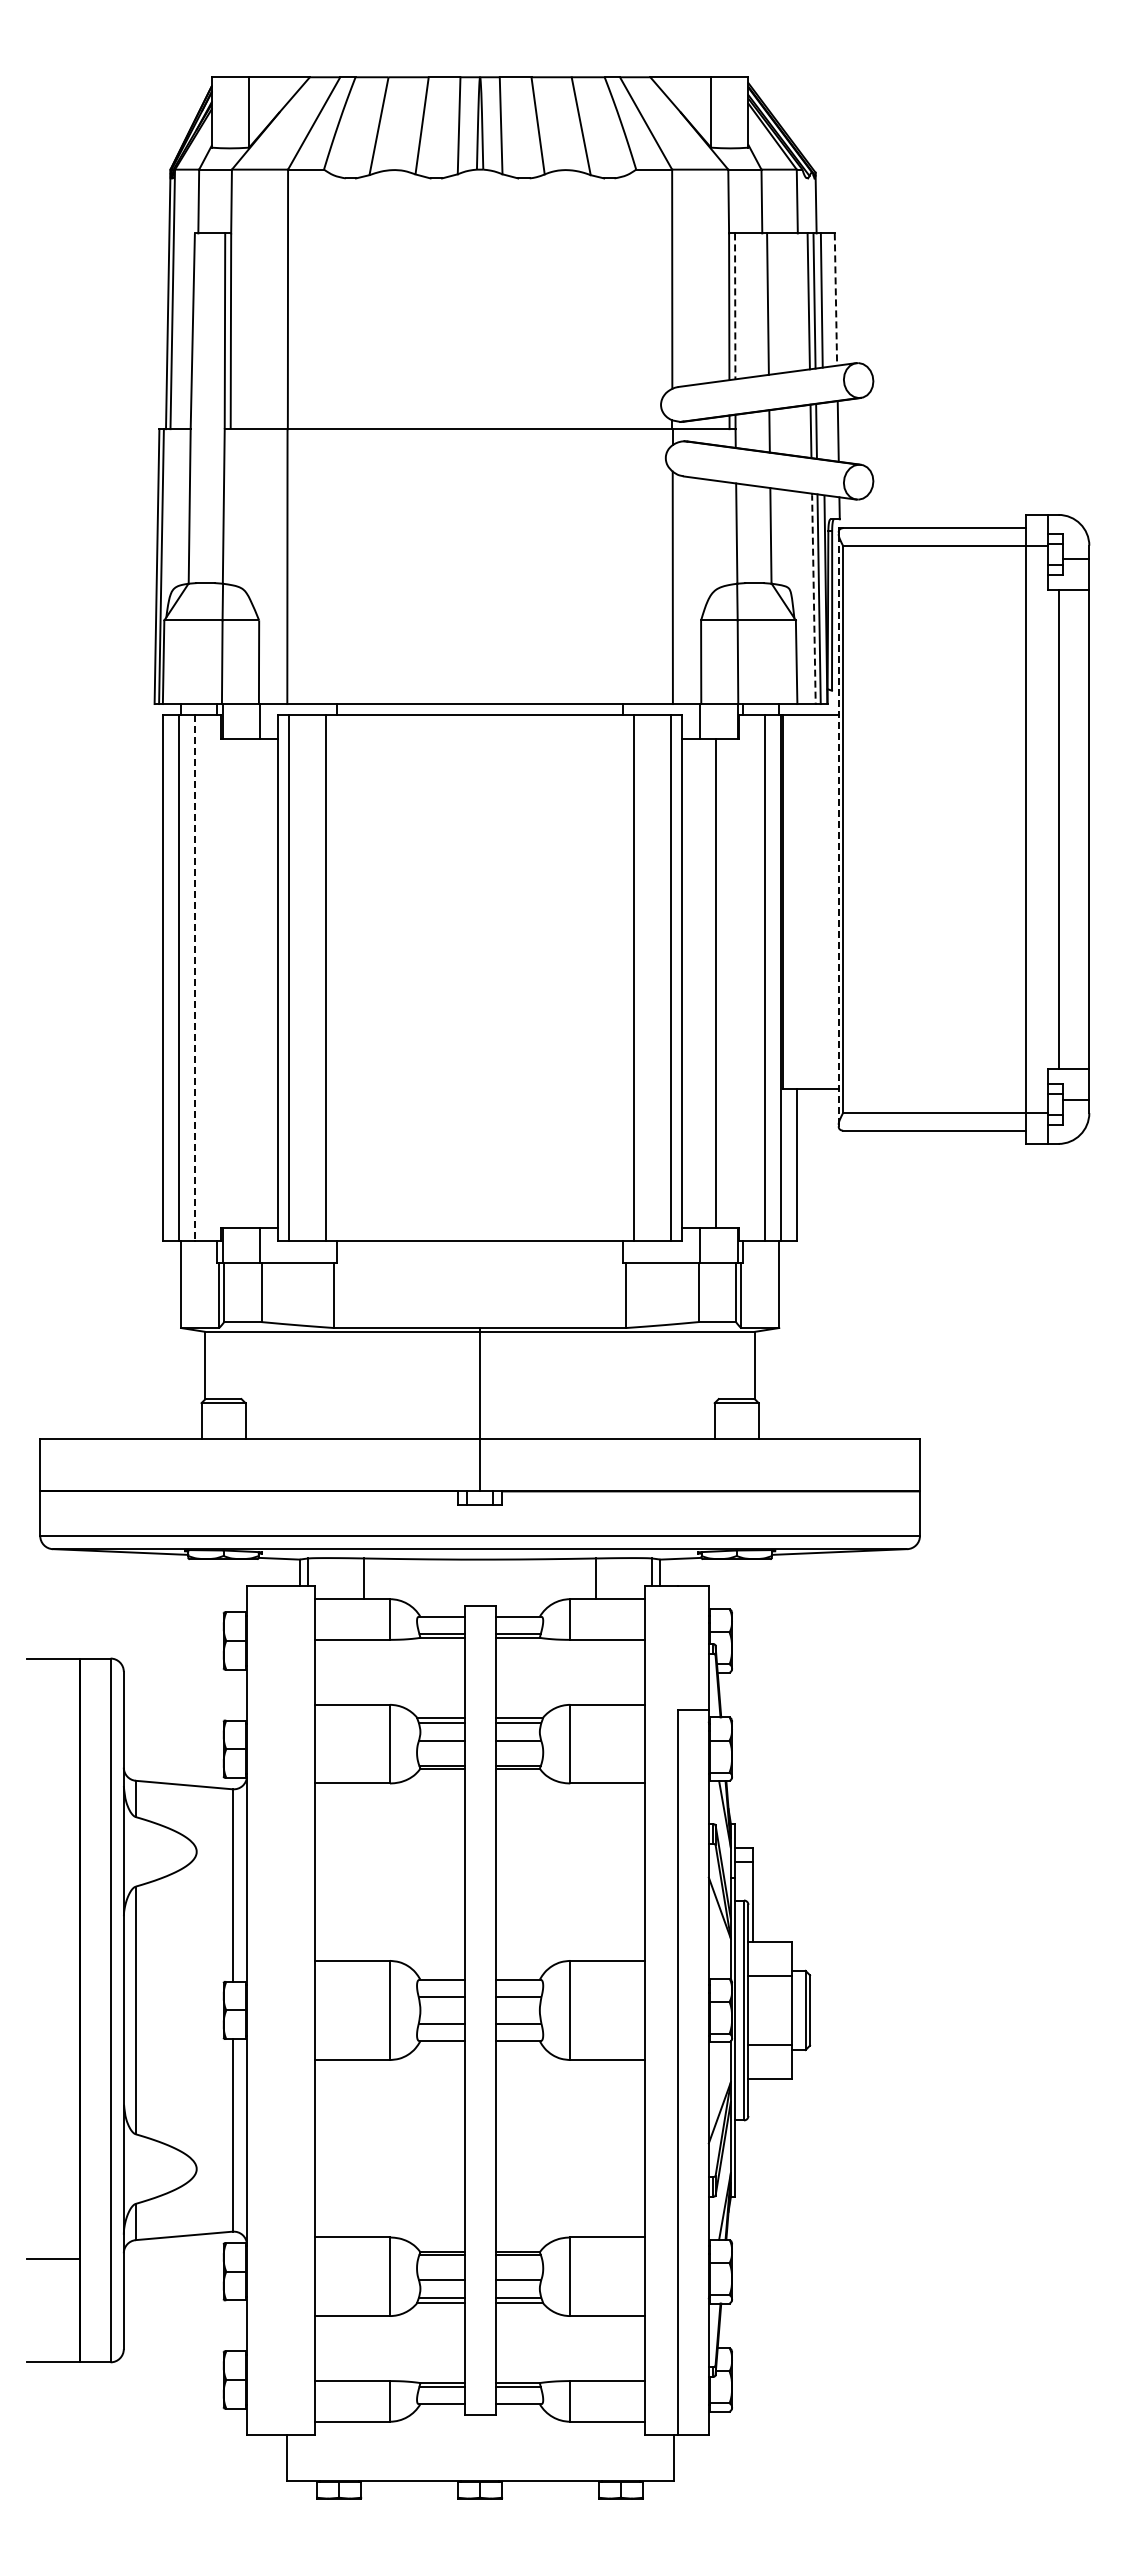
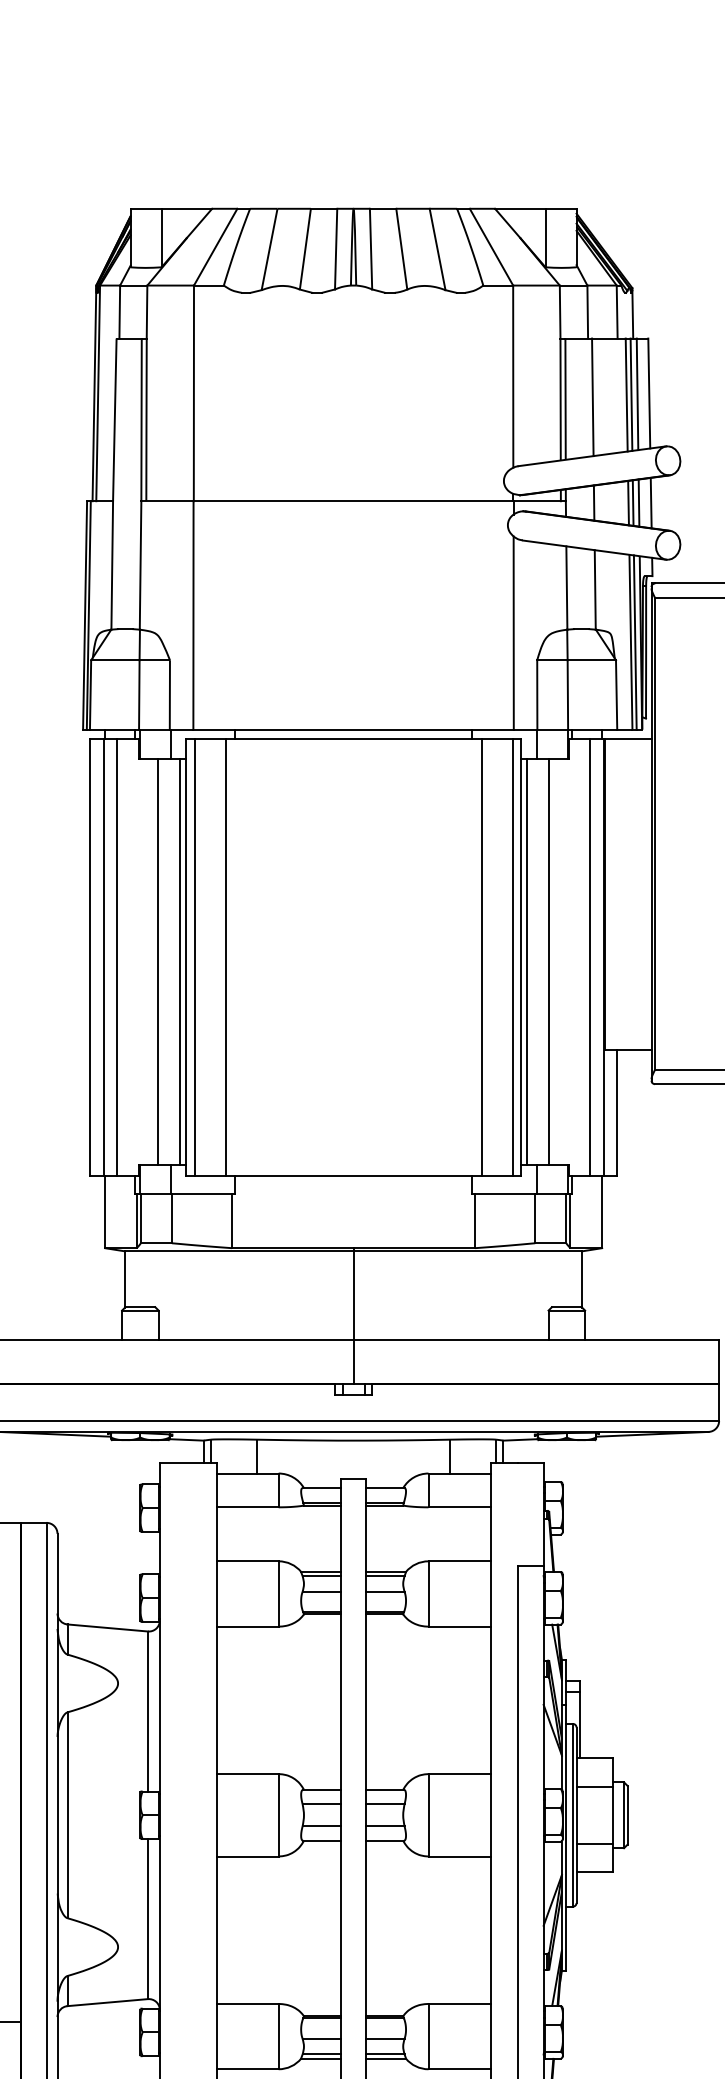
line: (835, 300) -> (648, 394), dashed -> solid
line: (735, 307) -> (565, 400), dashed -> solid
line: (823, 431) -> (638, 503), added
line: (813, 598) -> (630, 641), dashed -> solid
line: (838, 828) -> (651, 833), dashed -> solid
line: (195, 977) -> (117, 956), dashed -> solid
line: (244, 983) -> (157, 961), added
line: (270, 983) -> (179, 961), added
line: (689, 983) -> (527, 961), added

